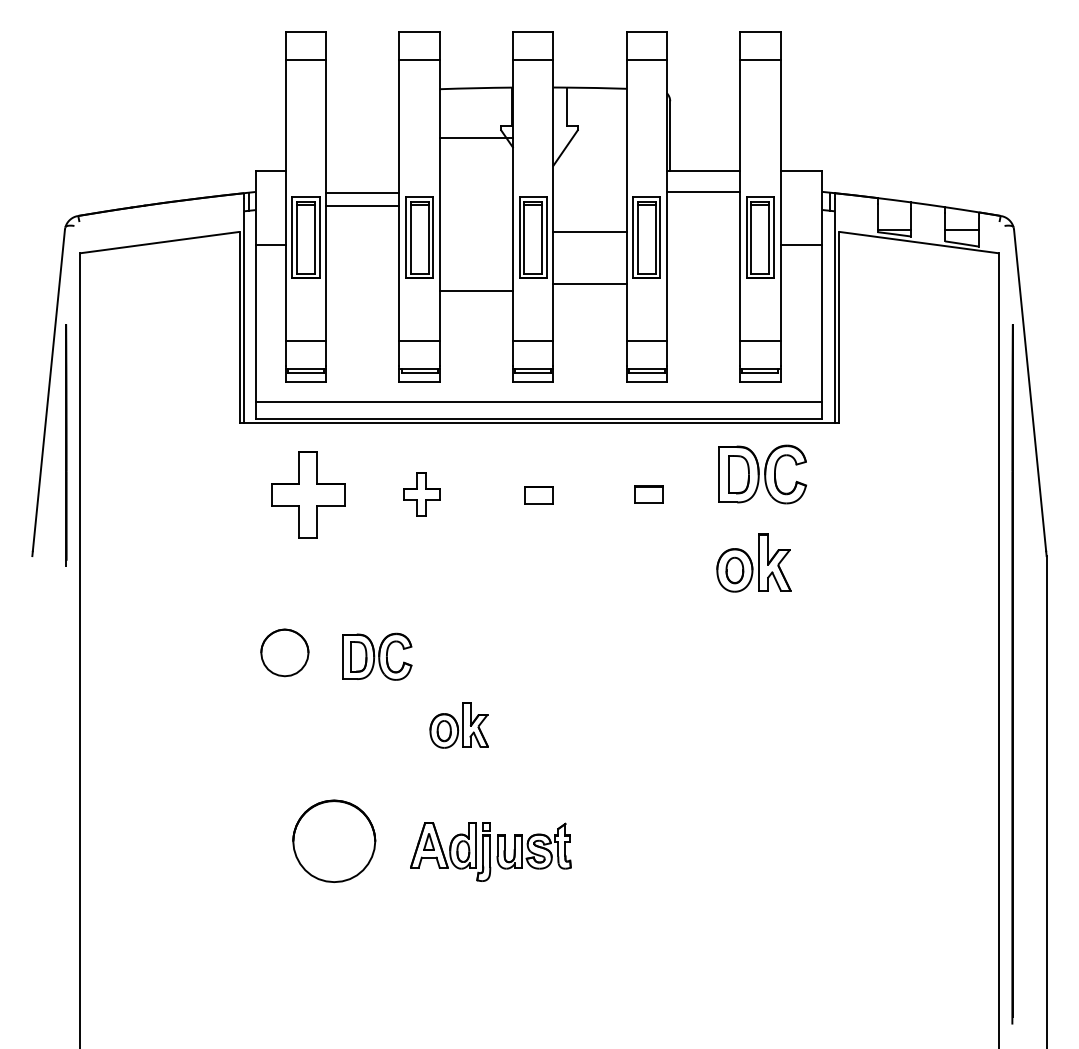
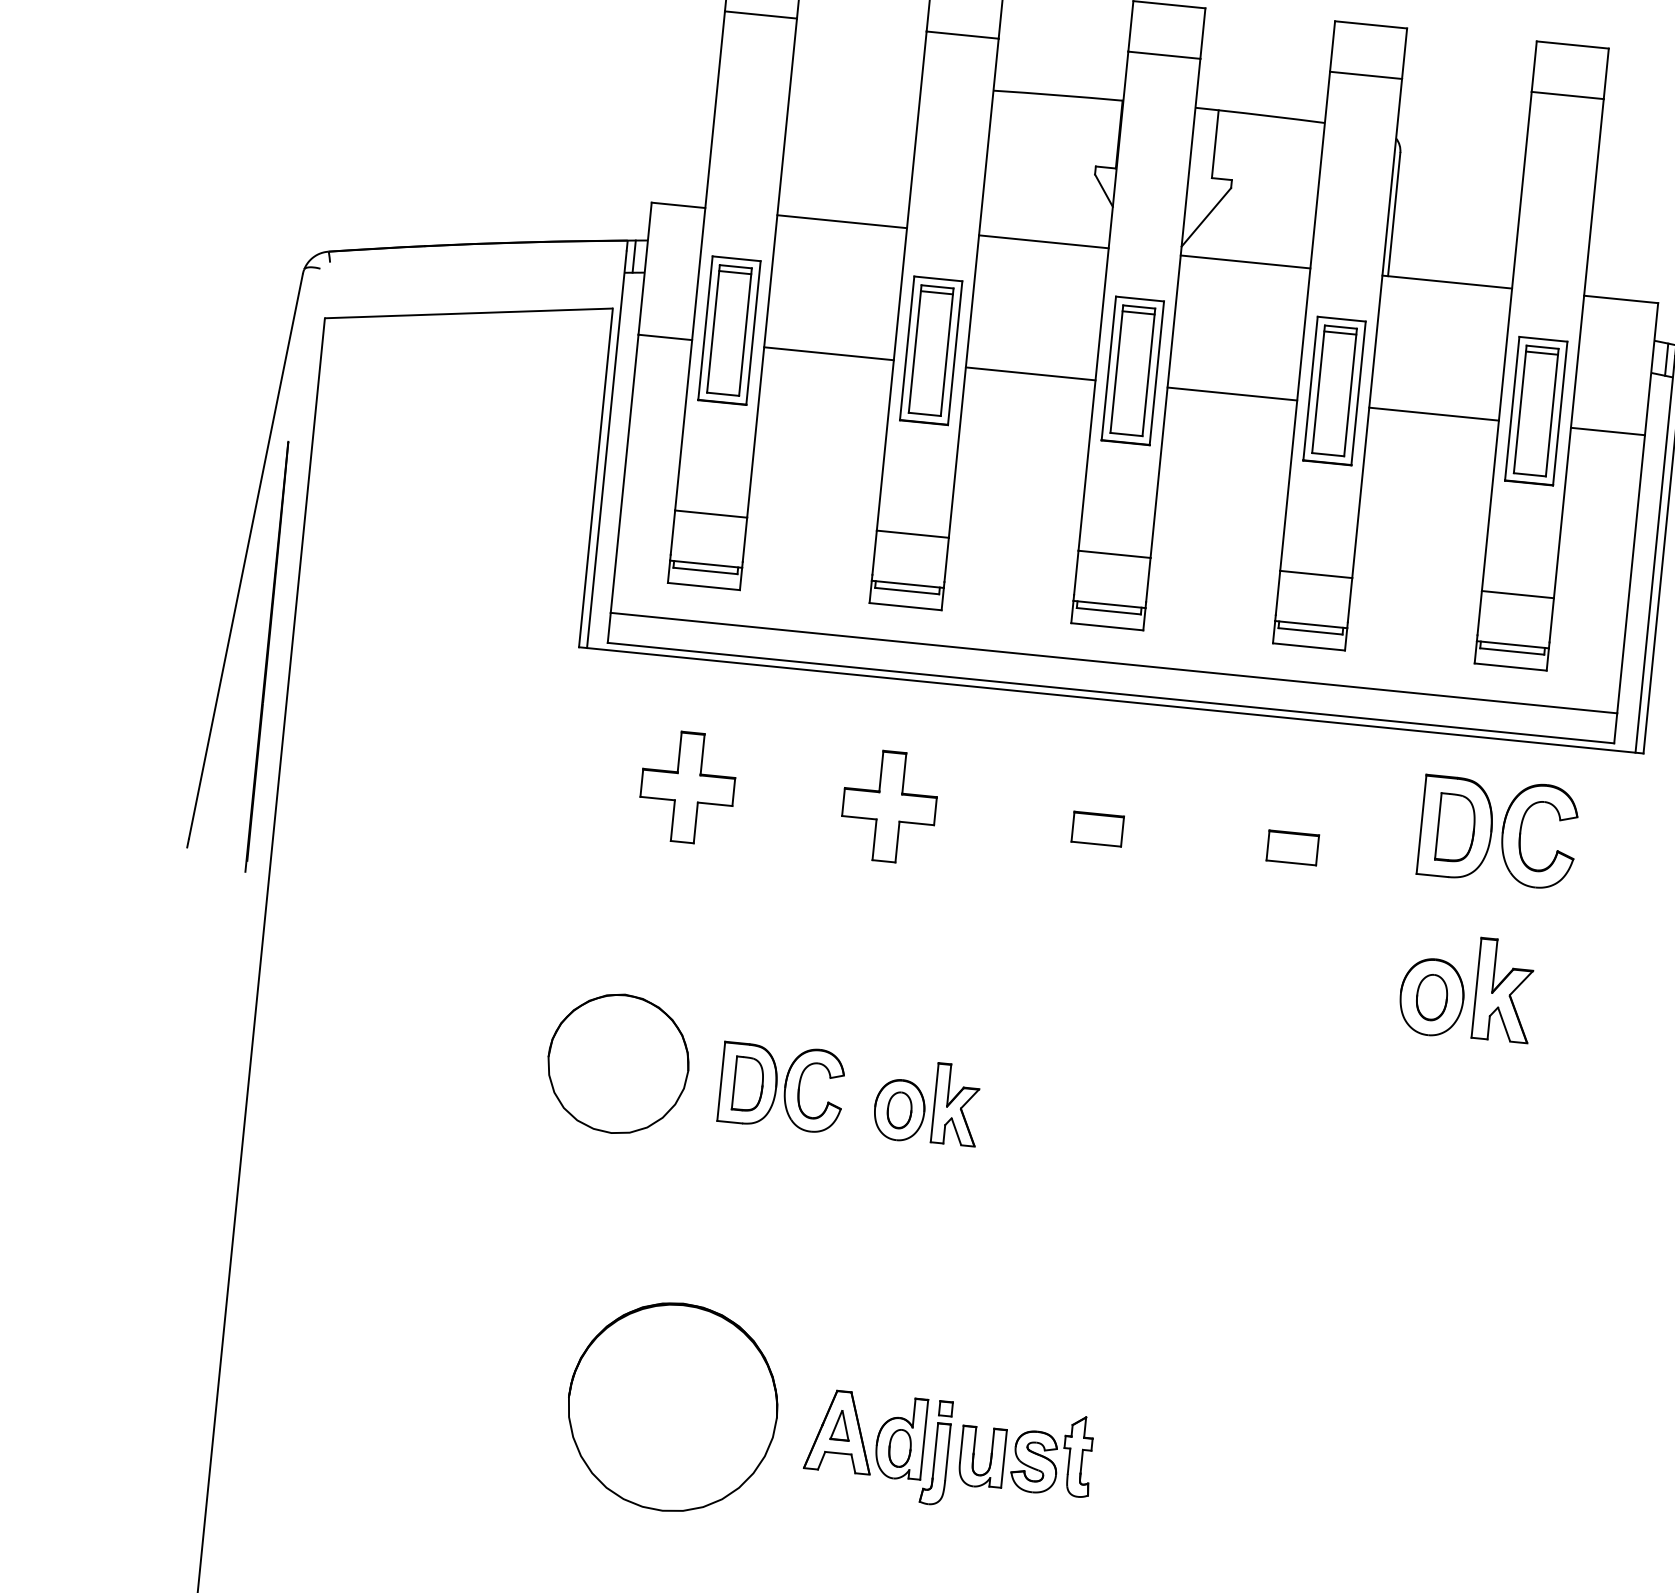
line: (475, 137) -> (1042, 241), moved
line: (703, 192) -> (1433, 414), moved
line: (362, 193) -> (828, 354), moved
line: (362, 205) -> (841, 221), moved
line: (589, 231) -> (1244, 261), moved
line: (589, 284) -> (1231, 394), moved
line: (475, 291) -> (1029, 374), moved
part: (421, 493) -> (889, 805), size x1.43
part: (307, 494) -> (686, 786), size x0.71
part: (284, 652) -> (617, 1063), size x1.67
part: (458, 725) -> (925, 1102), moved
part: (333, 841) -> (671, 1407), size x1.43

